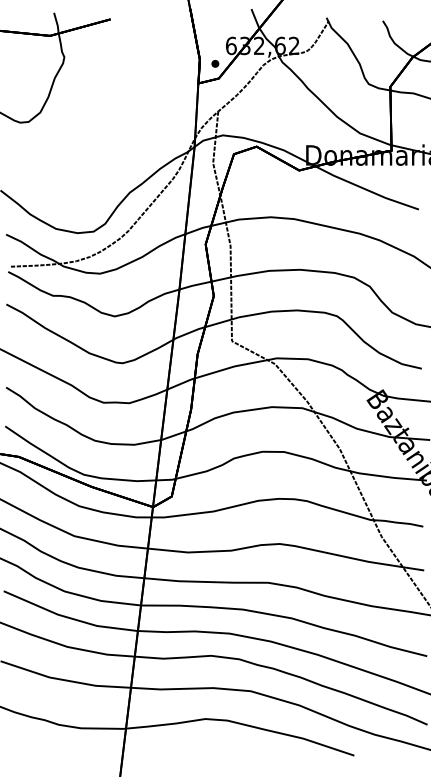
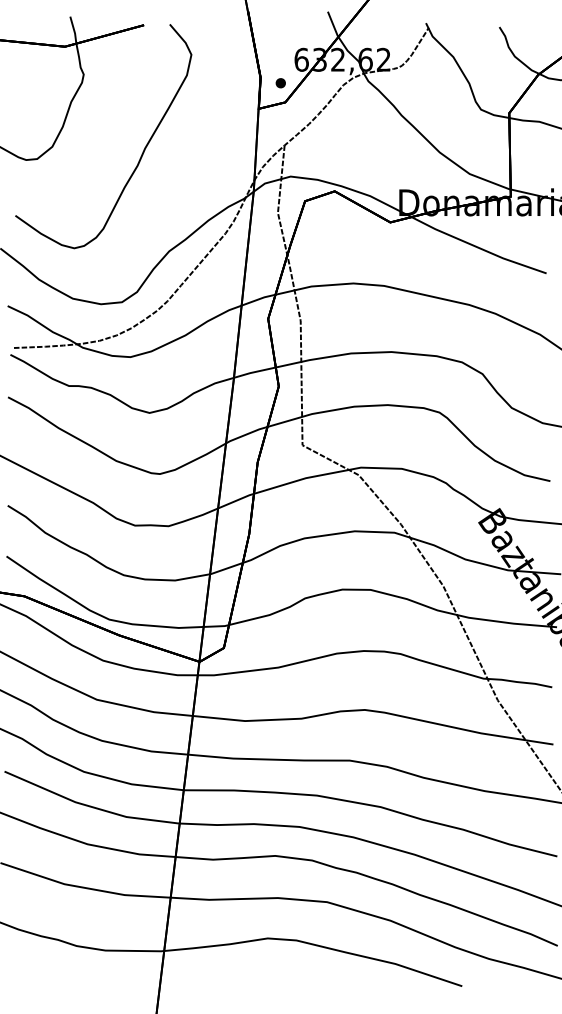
curve: (109, 116) -> (142, 151), added

